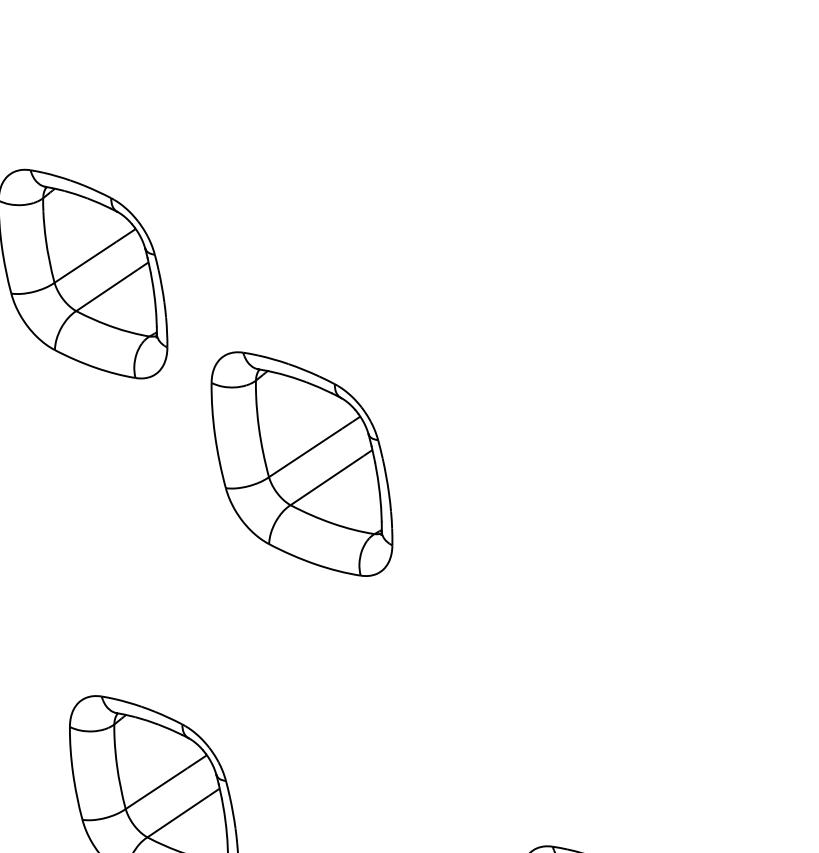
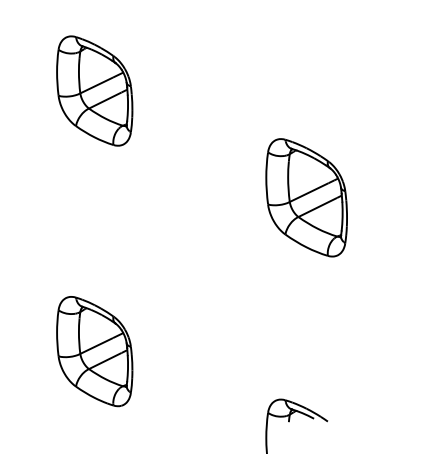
part: (301, 463) -> (306, 197), moved

